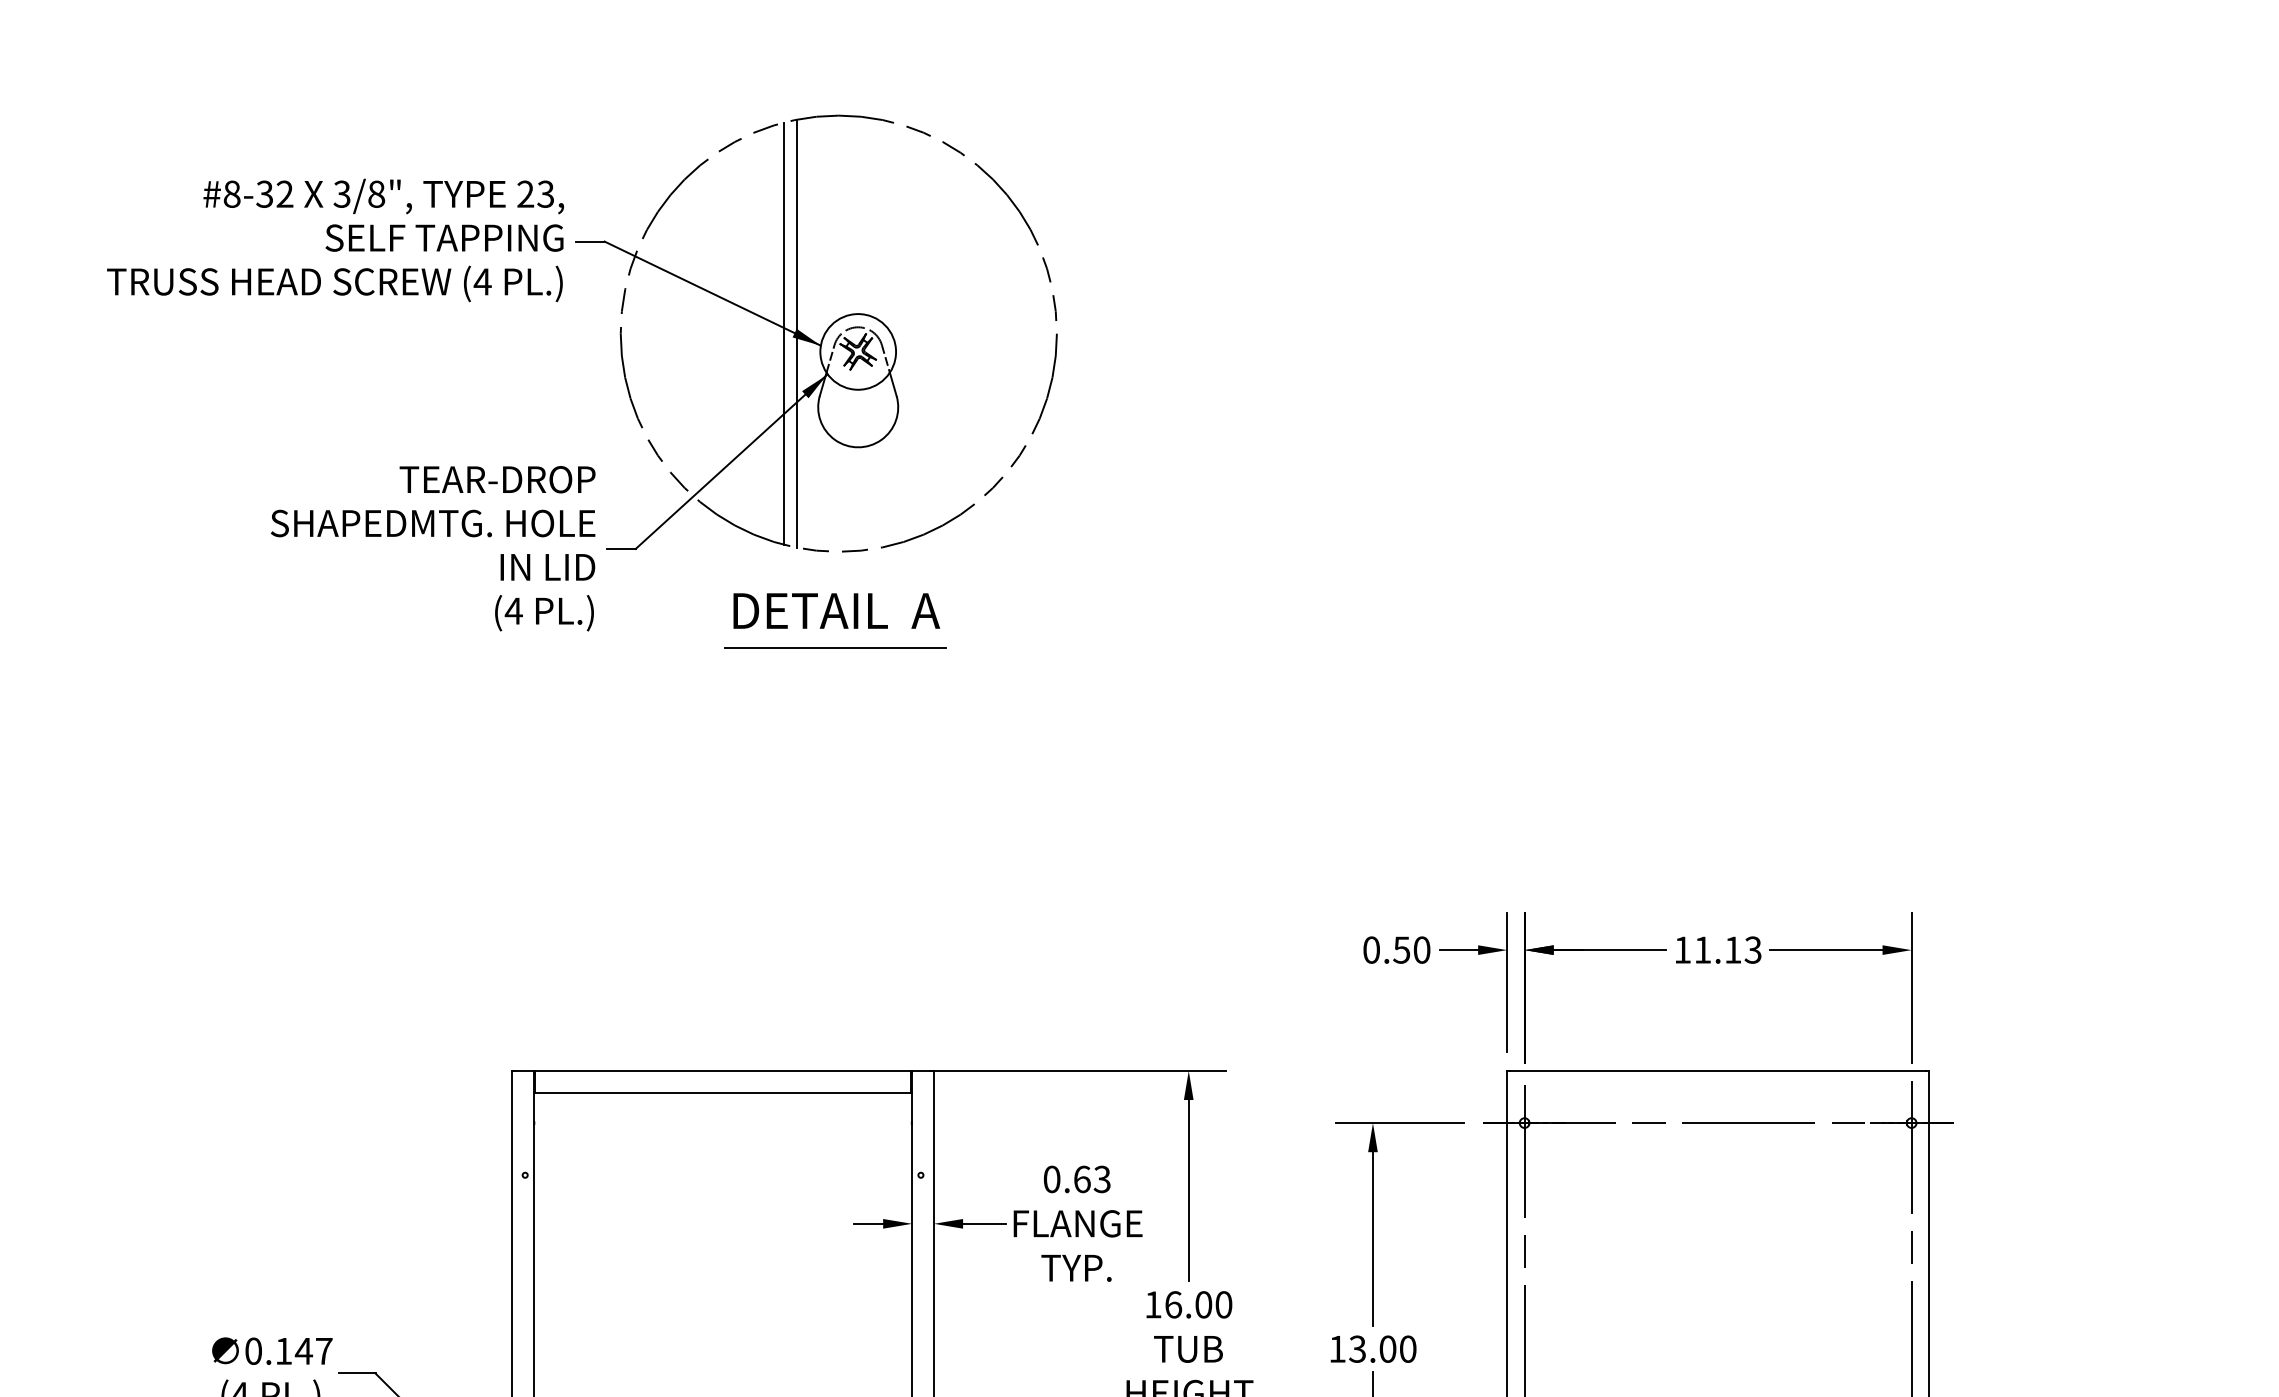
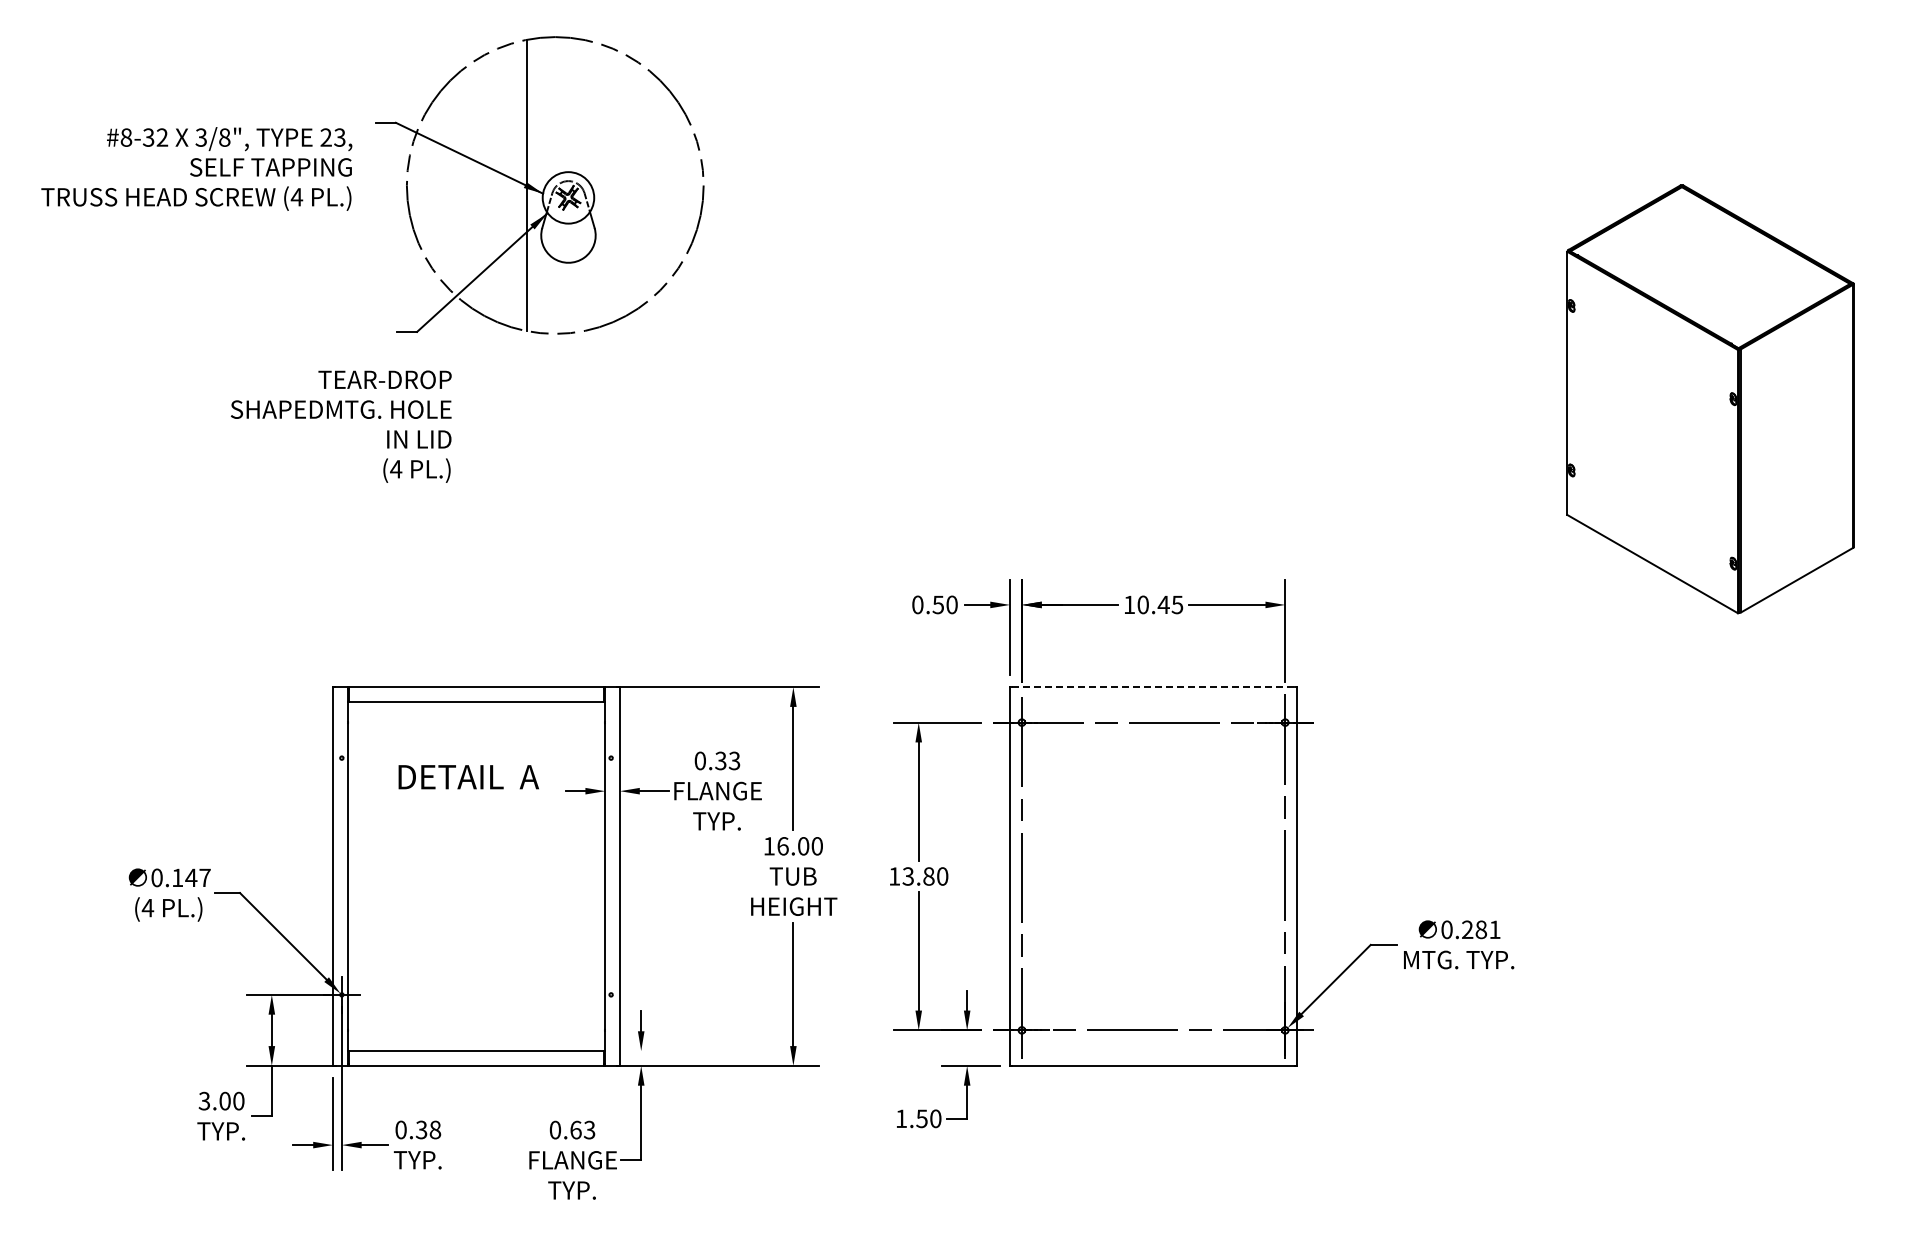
text: (335, 239) -> (196, 168), moved
line: (784, 333) -> (518, 185), removed
text: (433, 548) -> (341, 426), moved
text: (836, 611) -> (468, 777), moved
line: (834, 648) -> (552, 399), removed
text: (1728, 949) -> (1160, 604), 11.13 -> 10.45
line: (1719, 1071) -> (1154, 687), solid -> dashed
text: (1081, 1178) -> (720, 760), 0.63 -> 0.33
text: (1387, 1349) -> (928, 876), 13.00 -> 13.80

